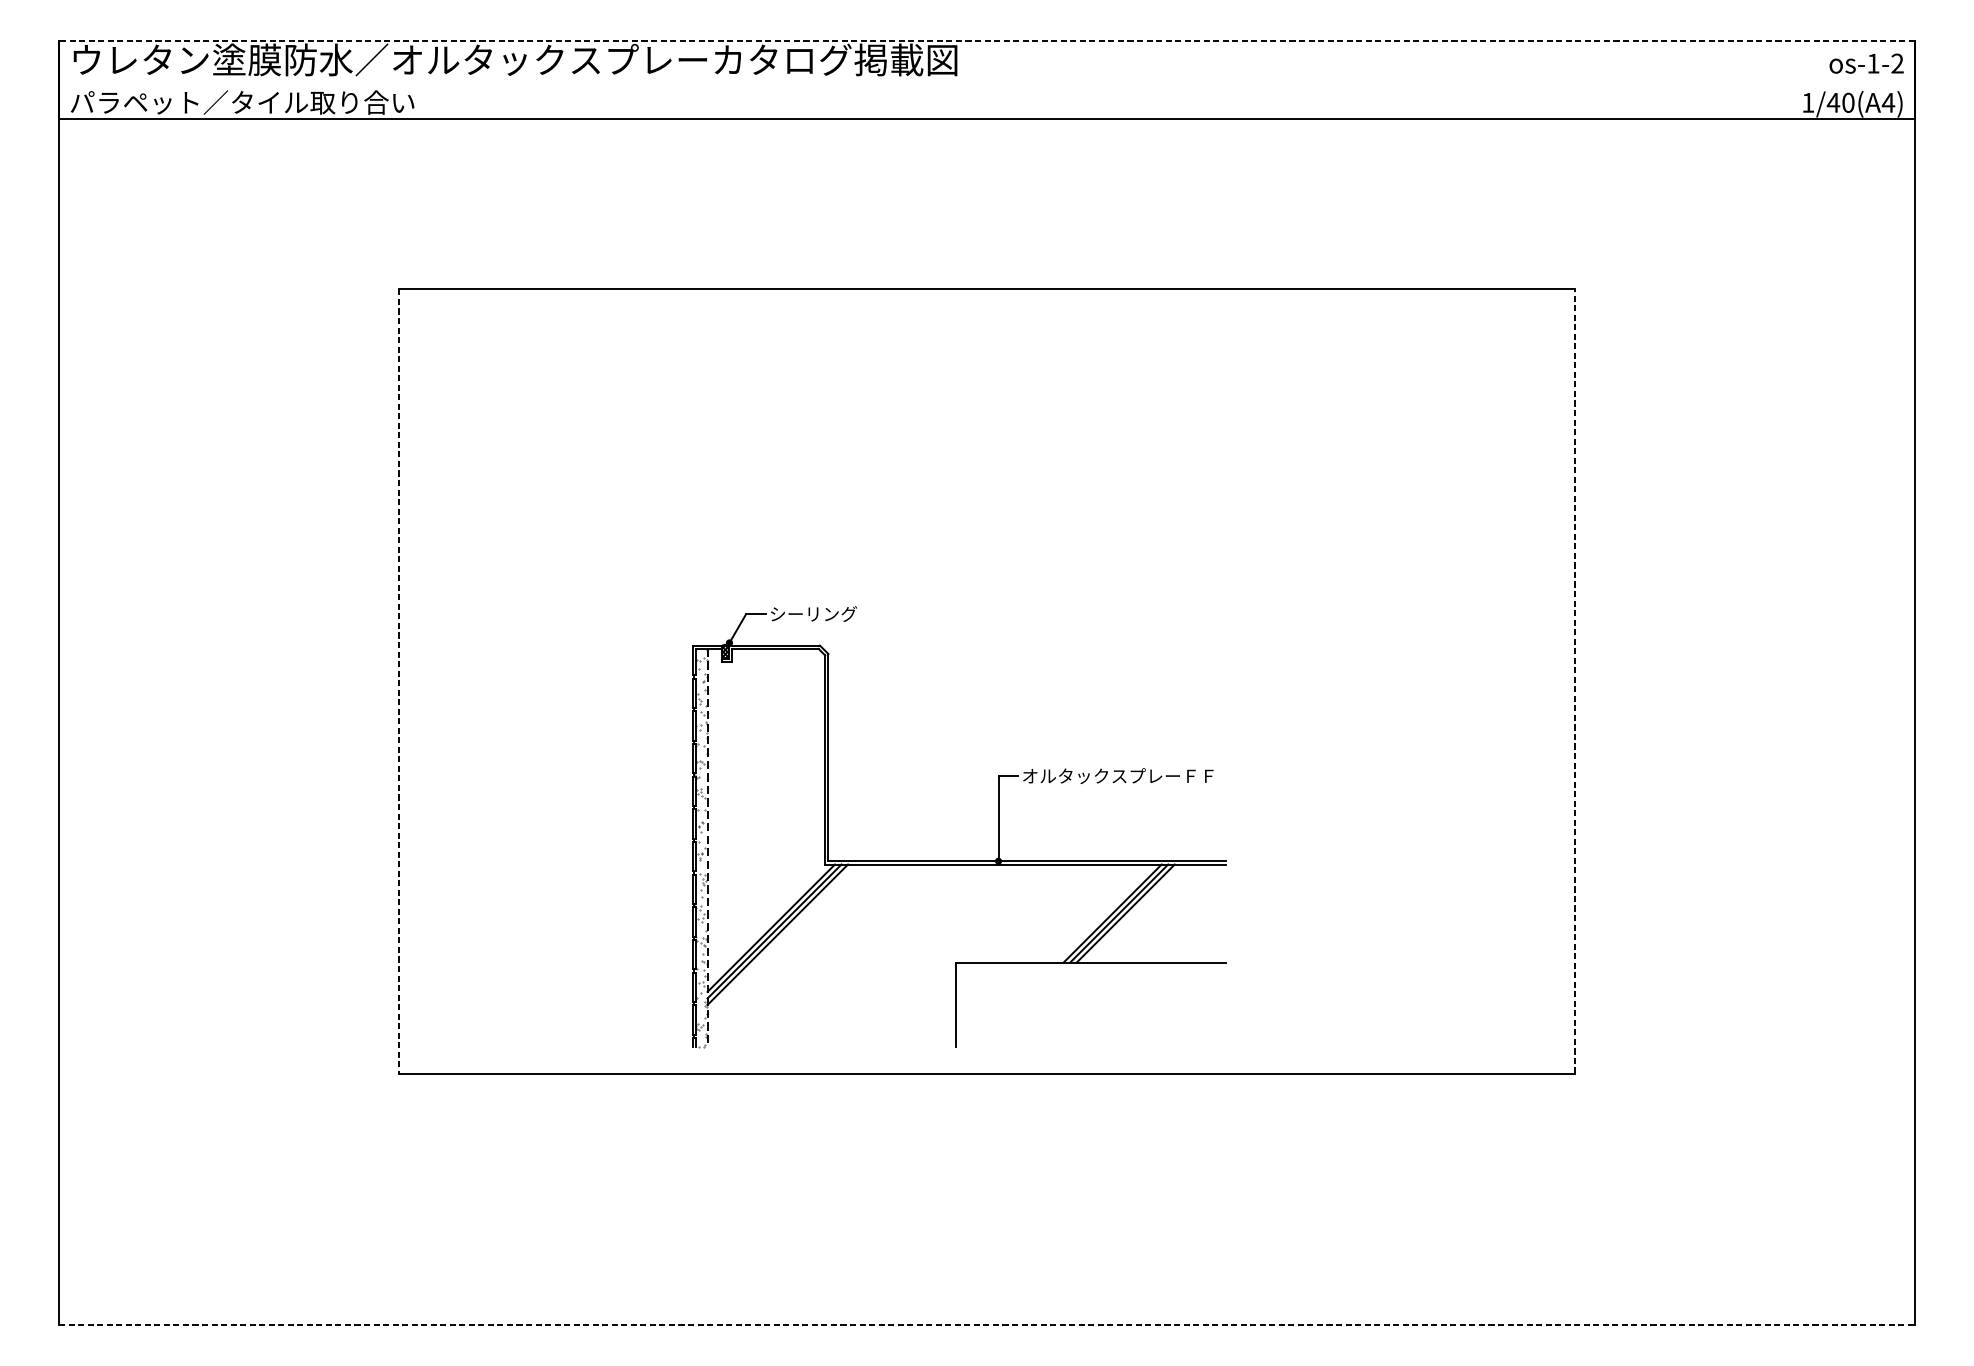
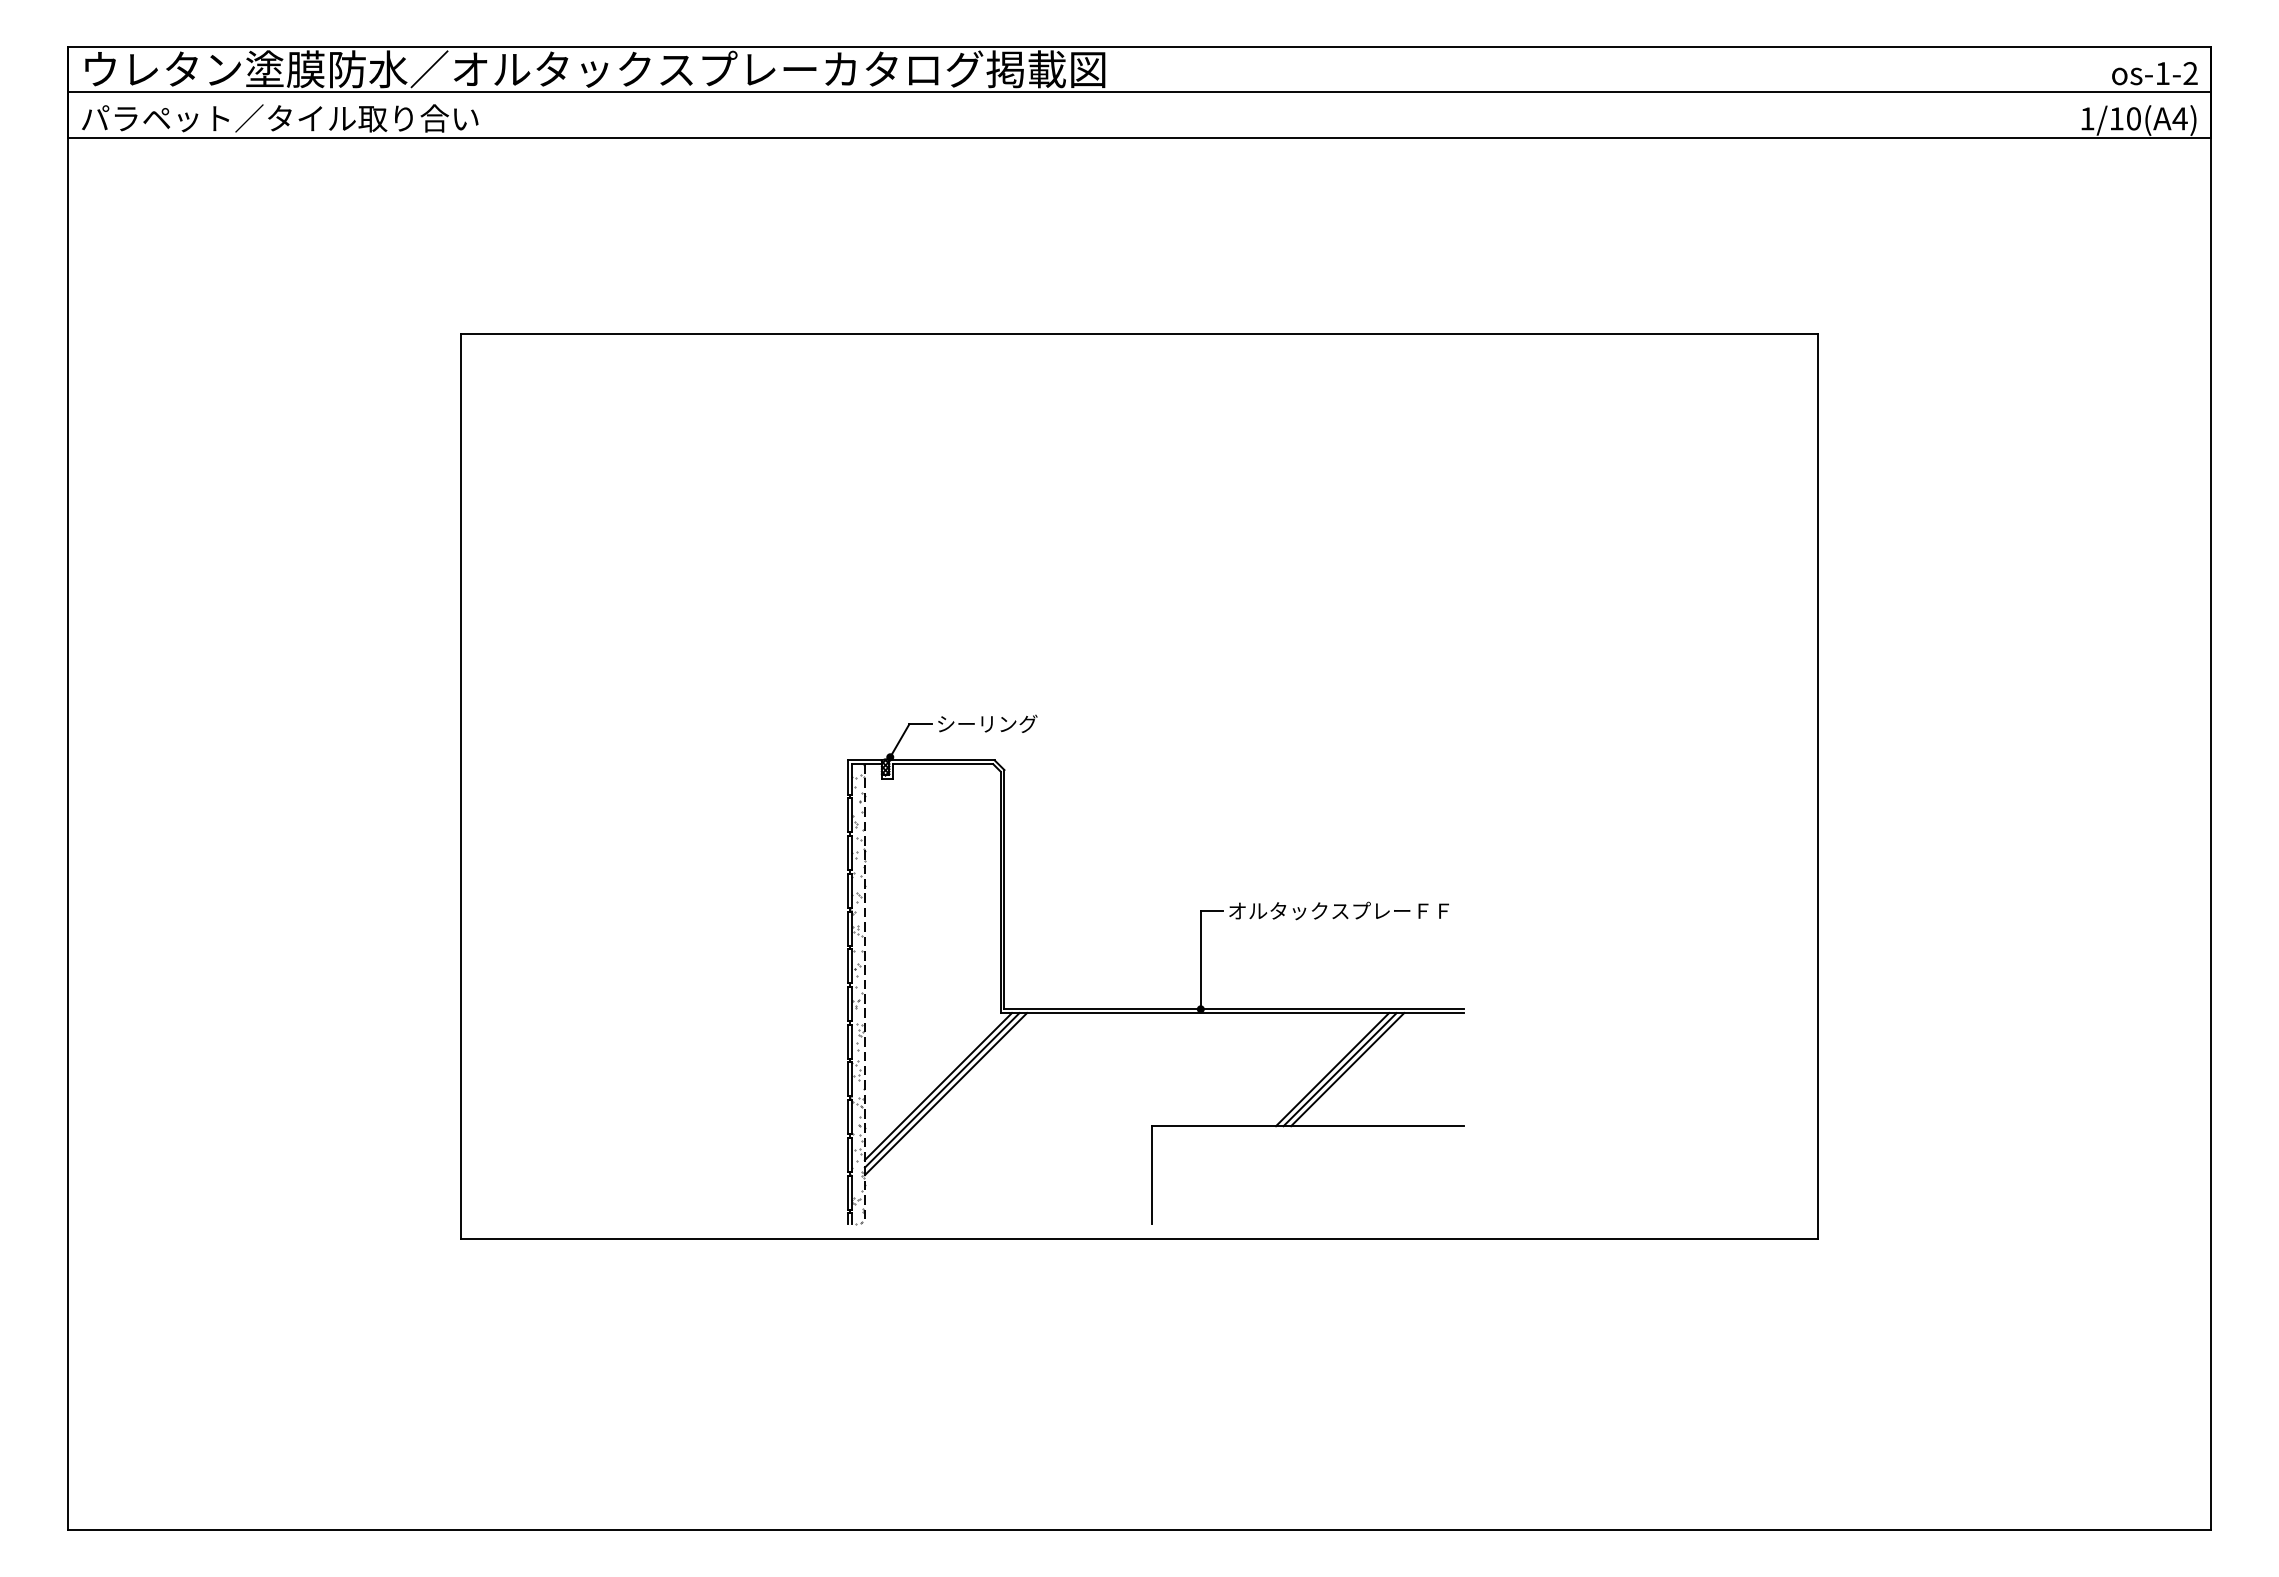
line: (987, 41) -> (1139, 47), dashed -> solid
line: (987, 80) -> (1139, 92), added
text: (1833, 102) -> (2116, 118), 1/40(A4) -> 1/10(A4)
line: (398, 681) -> (460, 786), dashed -> solid
line: (1575, 681) -> (1818, 786), dashed -> solid
part: (959, 860) -> (1155, 1008), moved
line: (987, 1324) -> (1139, 1529), dashed -> solid

